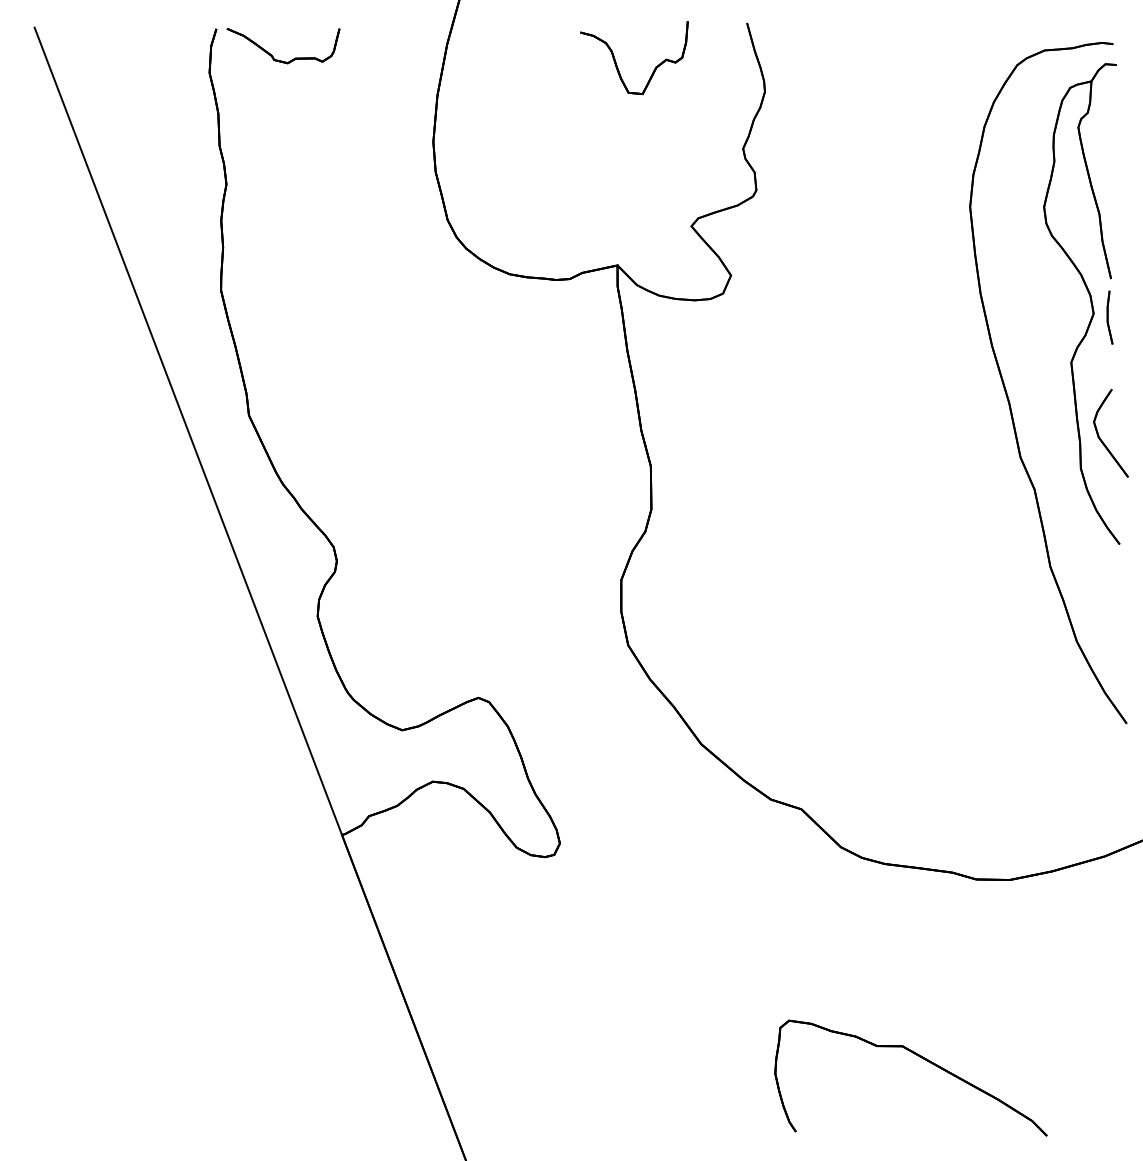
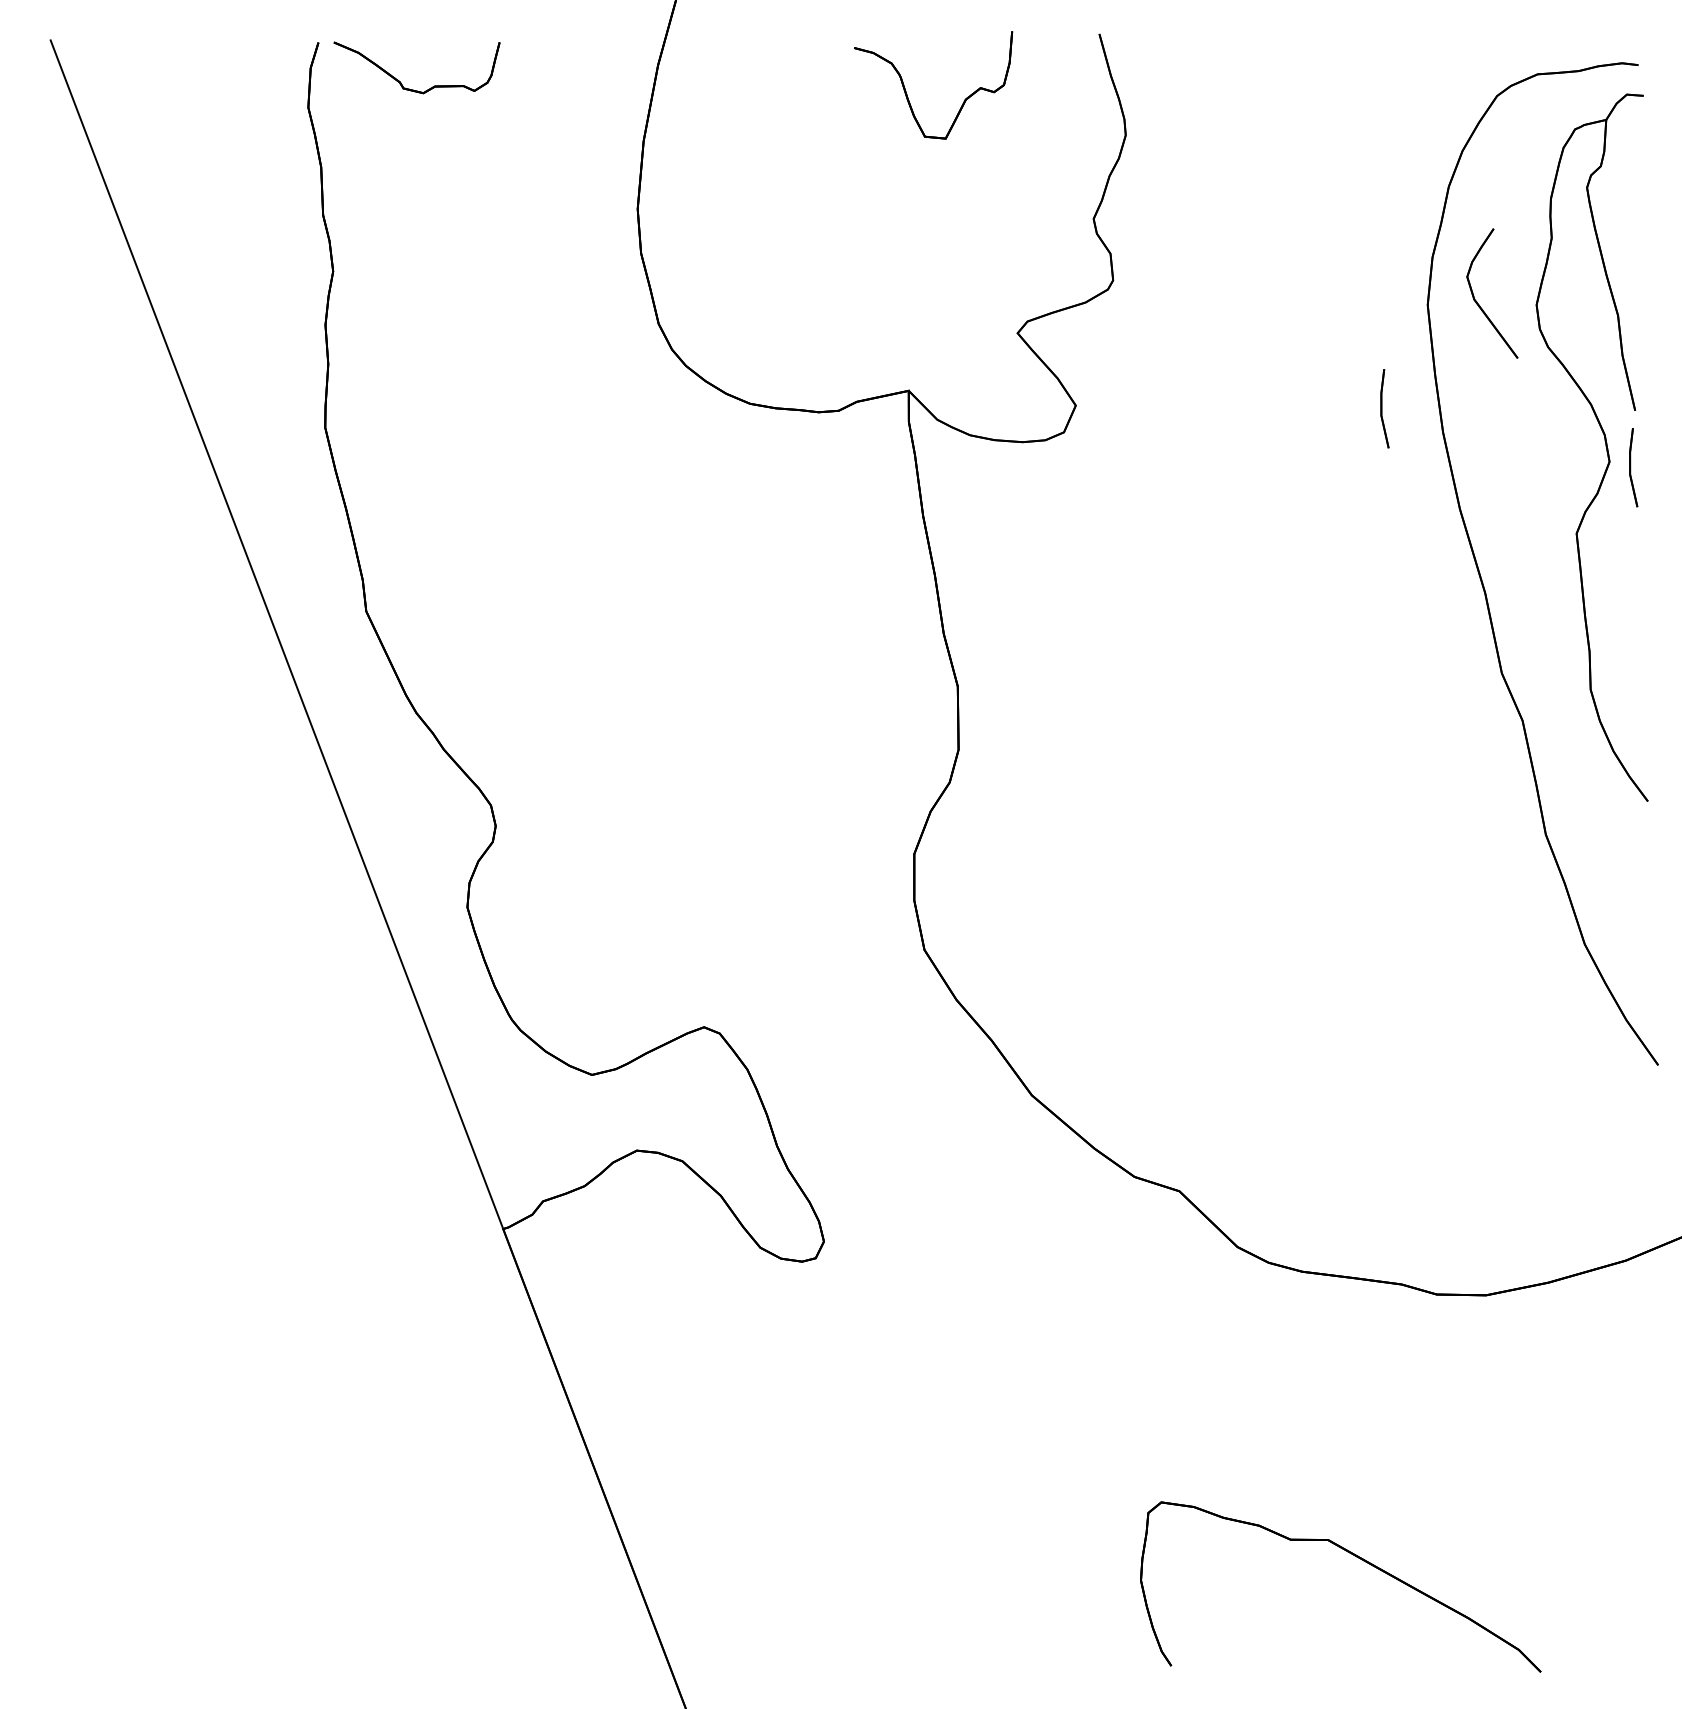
part: (940, 277) -> (1384, 408), added
part: (1102, 440) -> (1479, 304), moved

